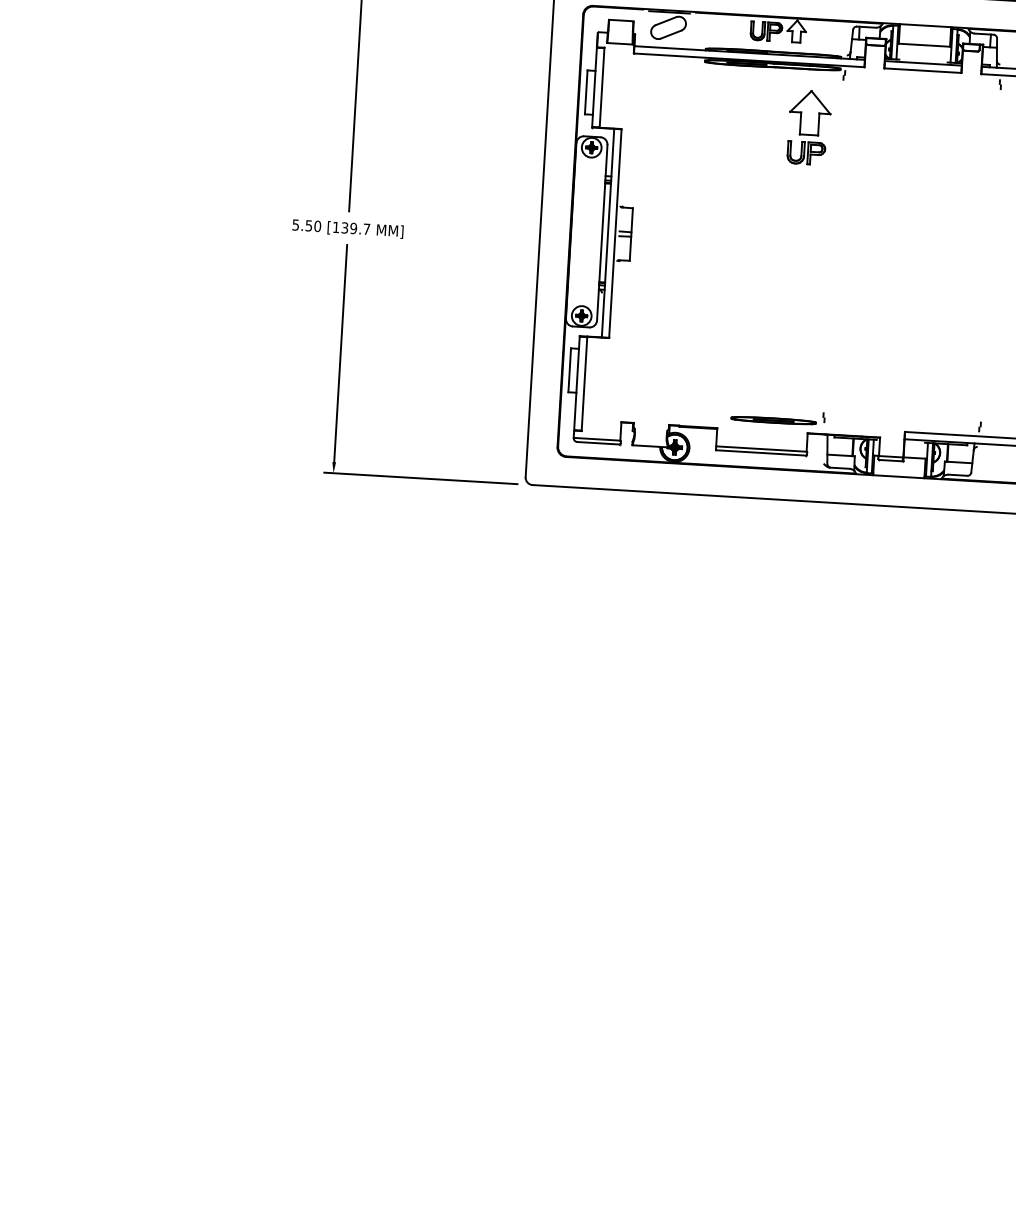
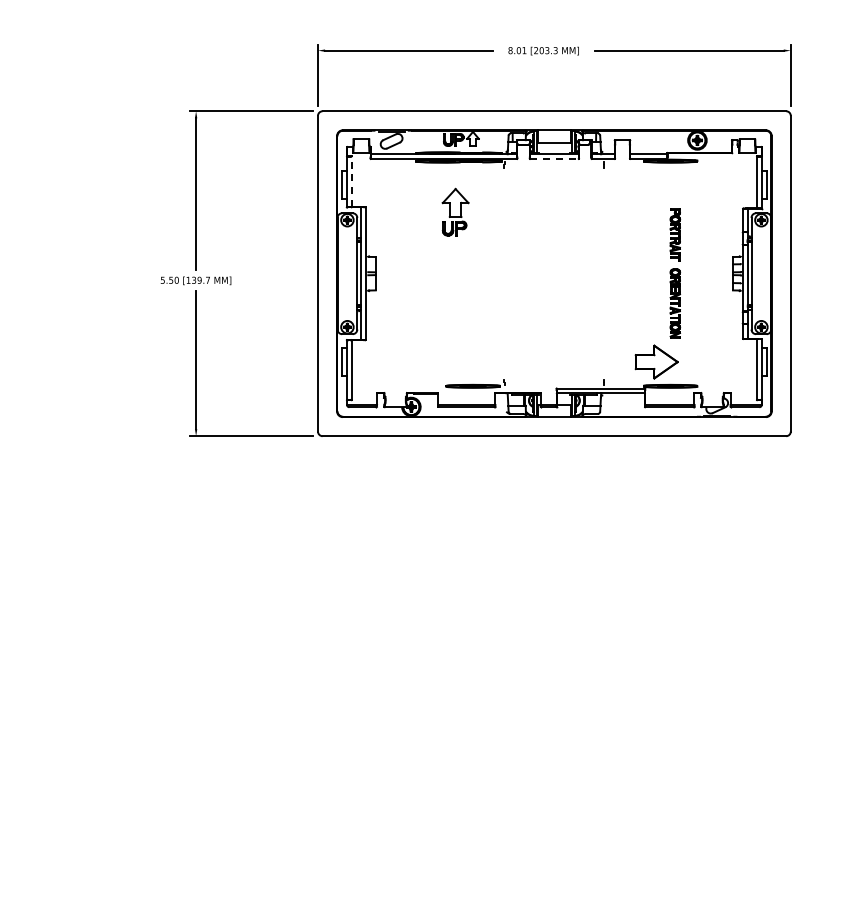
line: (923, 70) -> (554, 158), solid -> dashed
line: (601, 87) -> (351, 181), solid -> dashed
part: (809, 126) -> (455, 211), moved

